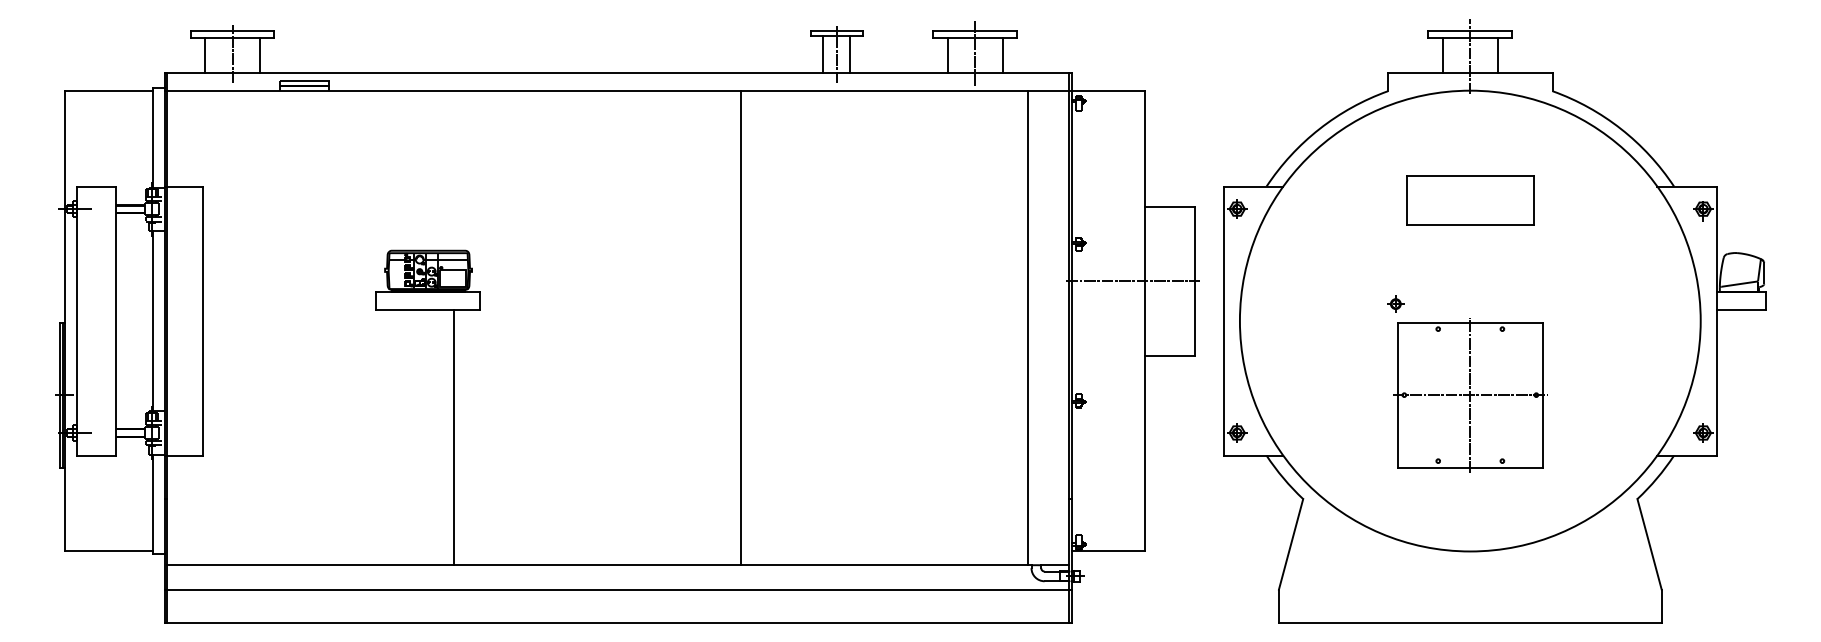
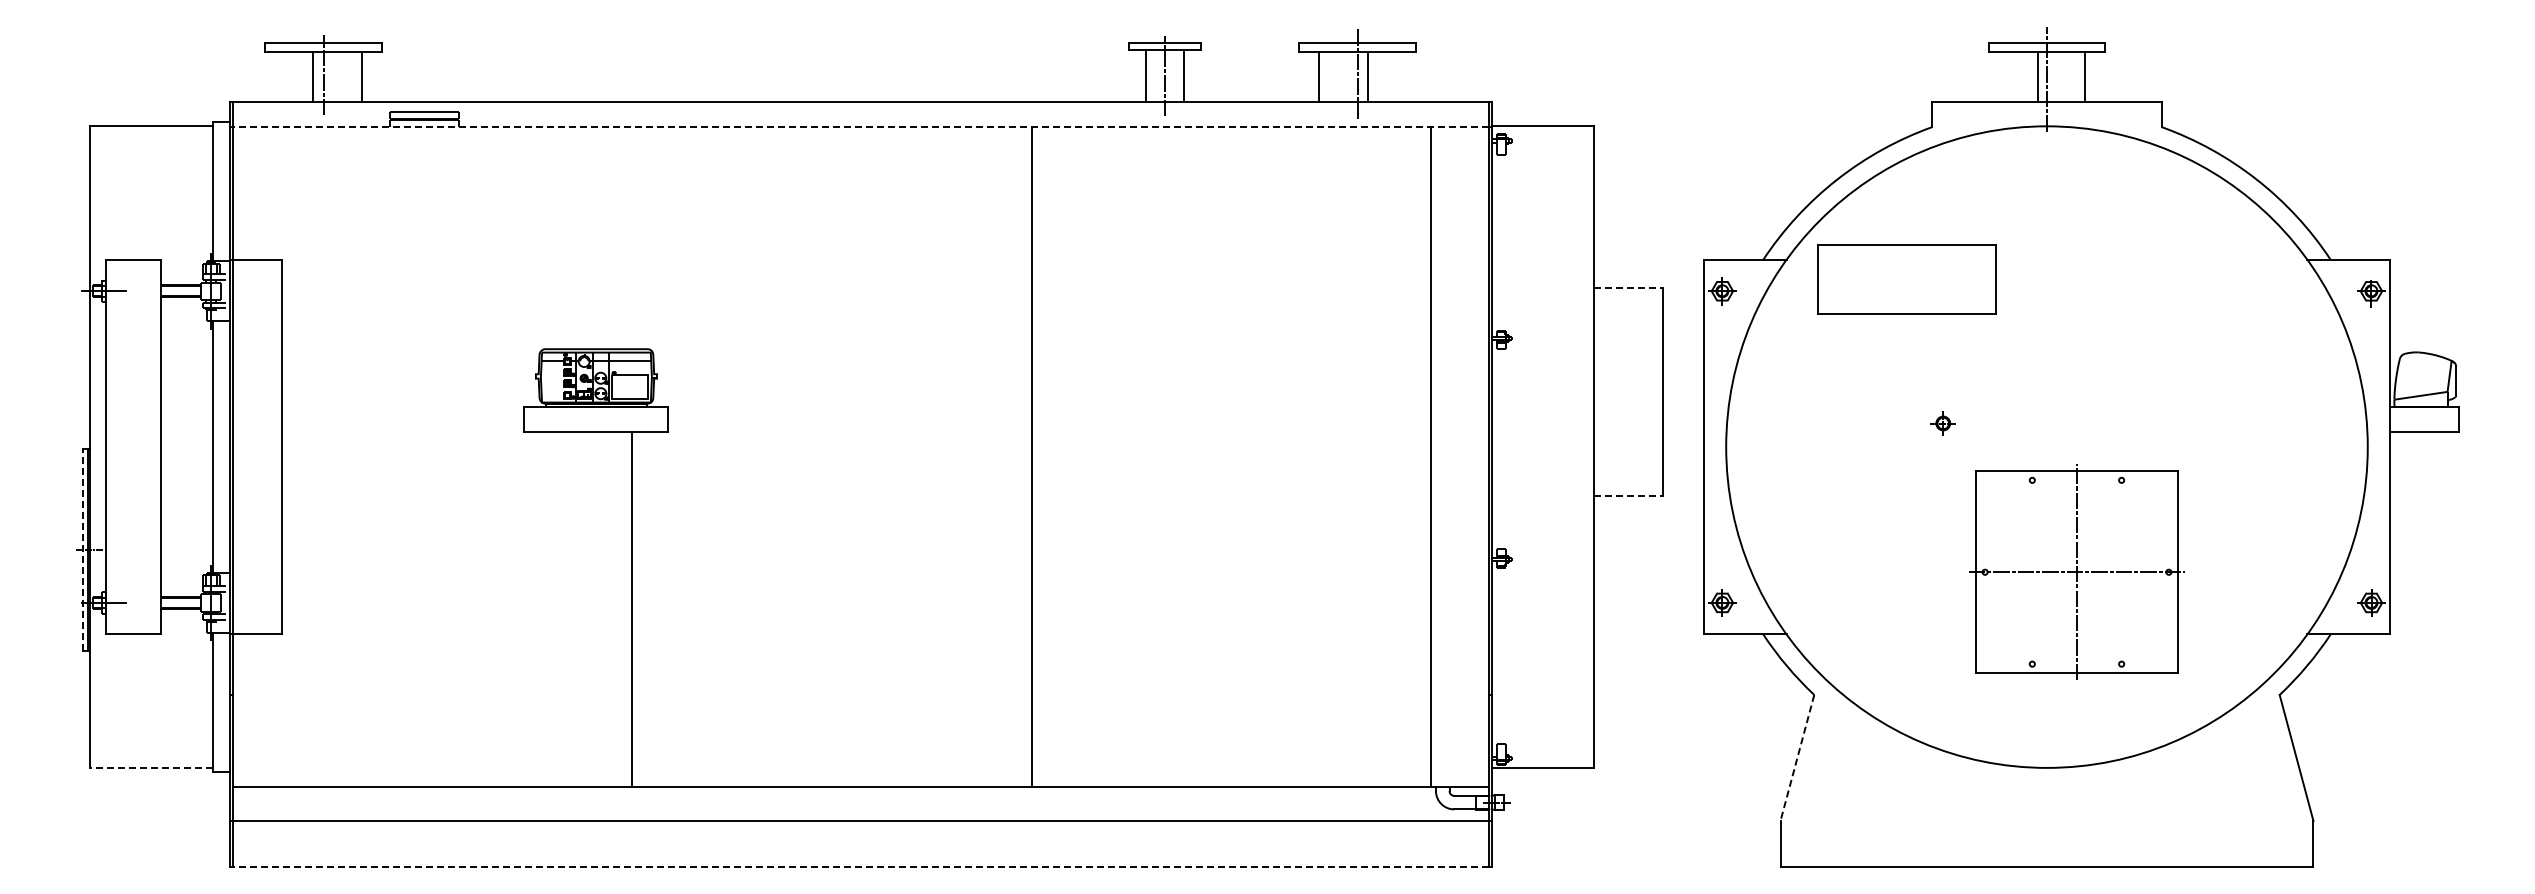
line: (205, 54) -> (313, 76), moved
line: (1003, 54) -> (1368, 76), moved
line: (1442, 54) -> (2037, 76), moved
line: (618, 91) -> (860, 127), solid -> dashed
part: (1469, 200) -> (1906, 279), moved
line: (1169, 207) -> (1628, 288), solid -> dashed
line: (1133, 281) -> (1577, 391), removed
line: (1169, 355) -> (1628, 495), solid -> dashed
part: (1469, 394) -> (2076, 571), moved
line: (60, 395) -> (83, 550), solid -> dashed
line: (1291, 544) -> (1797, 758), solid -> dashed
line: (108, 551) -> (151, 767), solid -> dashed
line: (618, 623) -> (860, 867), solid -> dashed

